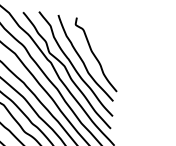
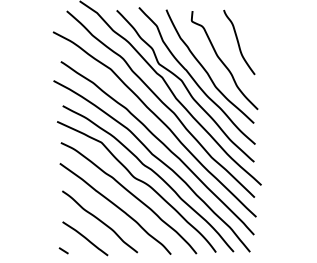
curve: (108, 42) -> (239, 42), added

